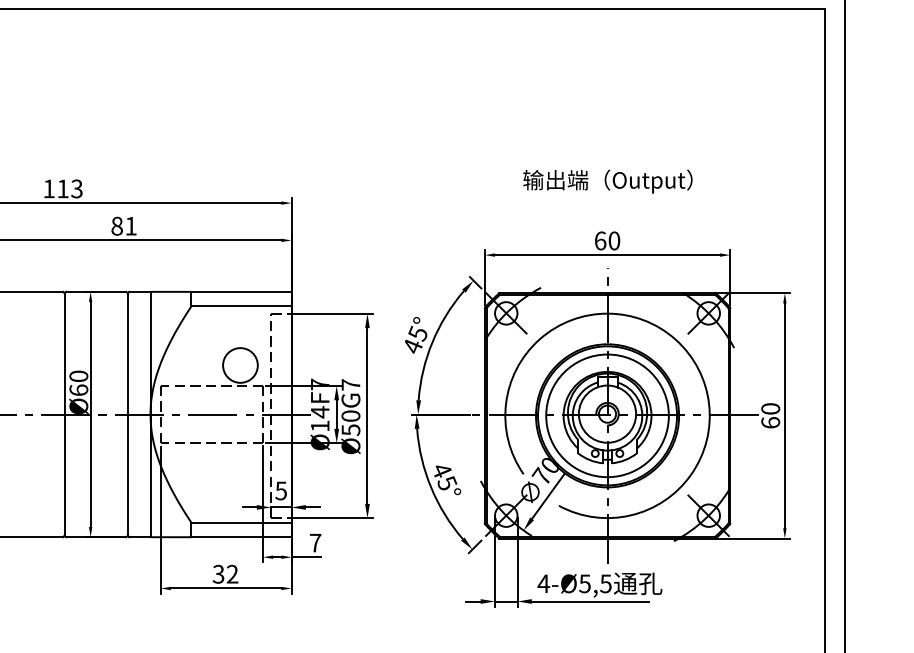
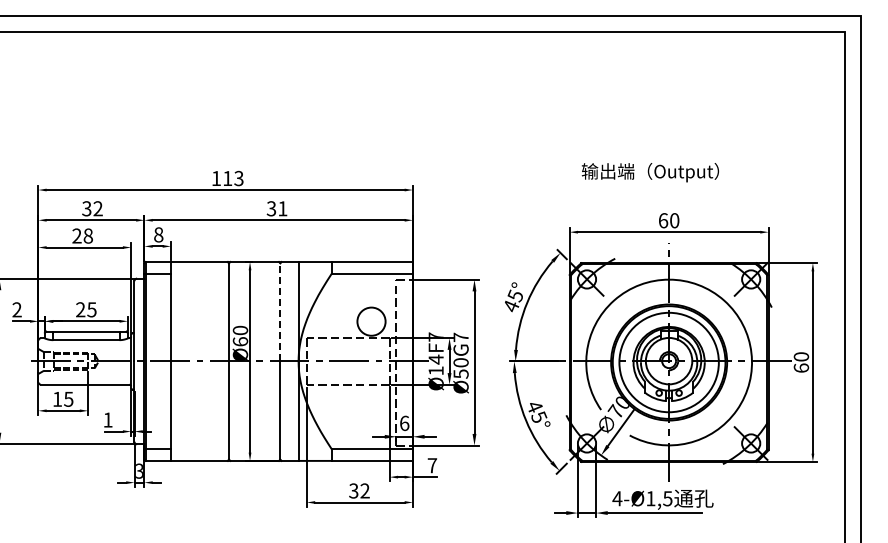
text: (606, 181) -> (649, 172), moved
text: (117, 225) -> (271, 208), 81 -> 31
line: (128, 352) -> (280, 311), solid -> dashed
text: (281, 489) -> (404, 422), 5 -> 6
text: (584, 583) -> (650, 498), 4-Ø5,5 -> 4-Ø1,5

